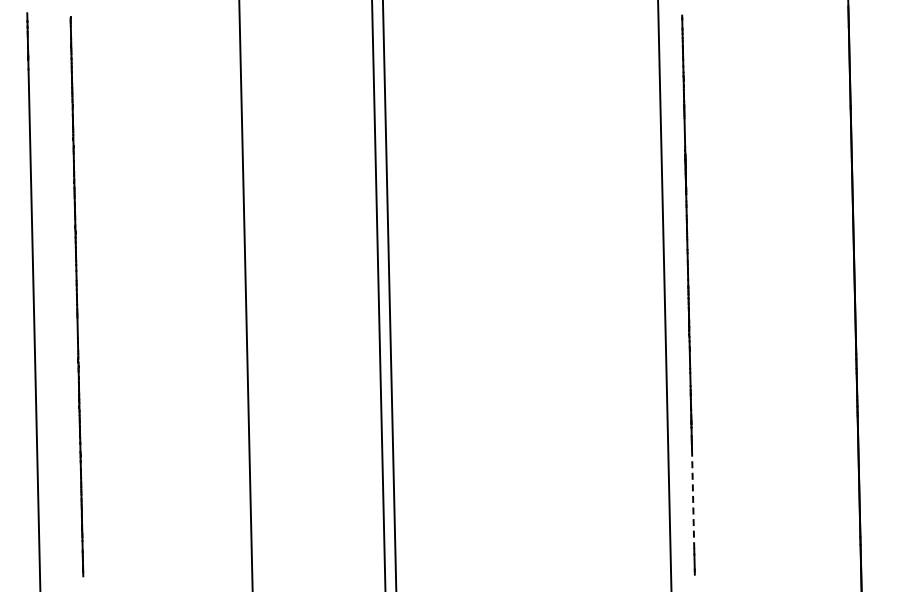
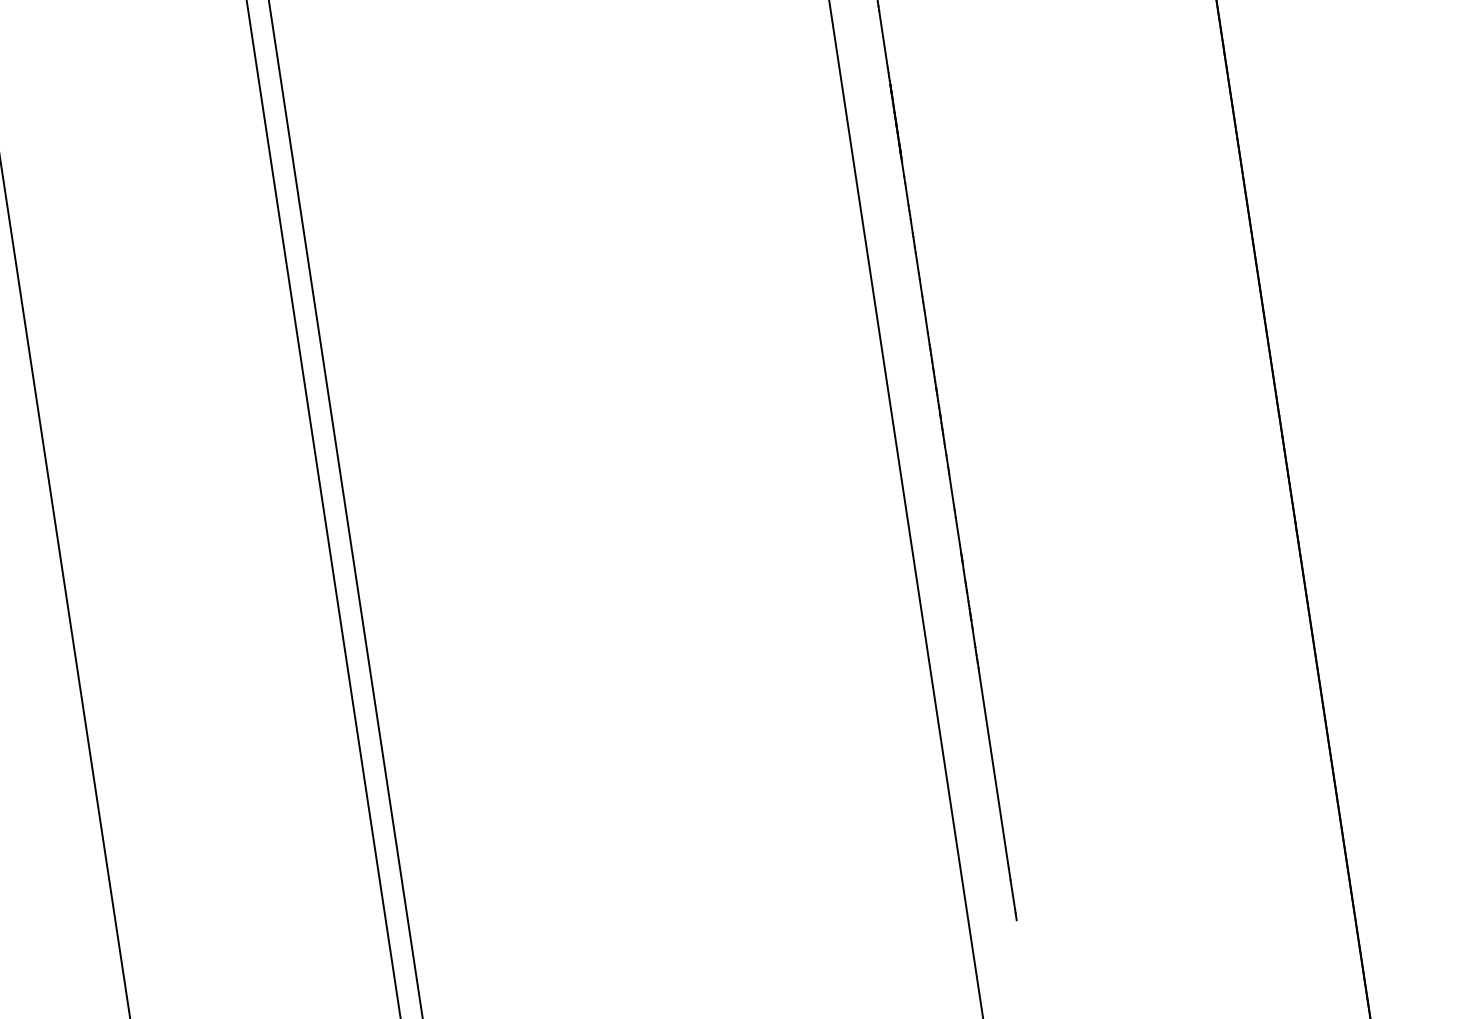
line: (693, 499) -> (994, 770), dashed -> solid

